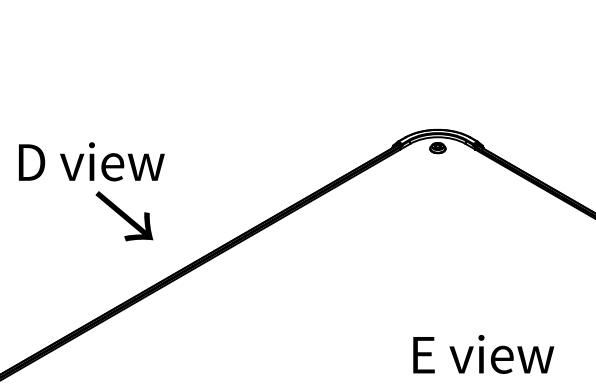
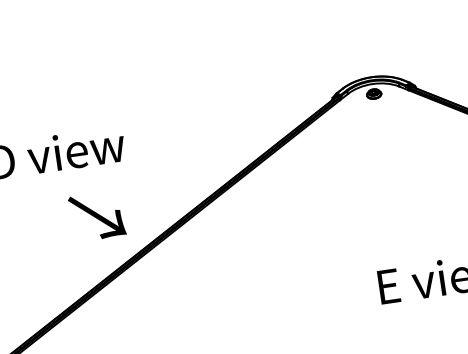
text: (124, 216) -> (97, 216), moved

